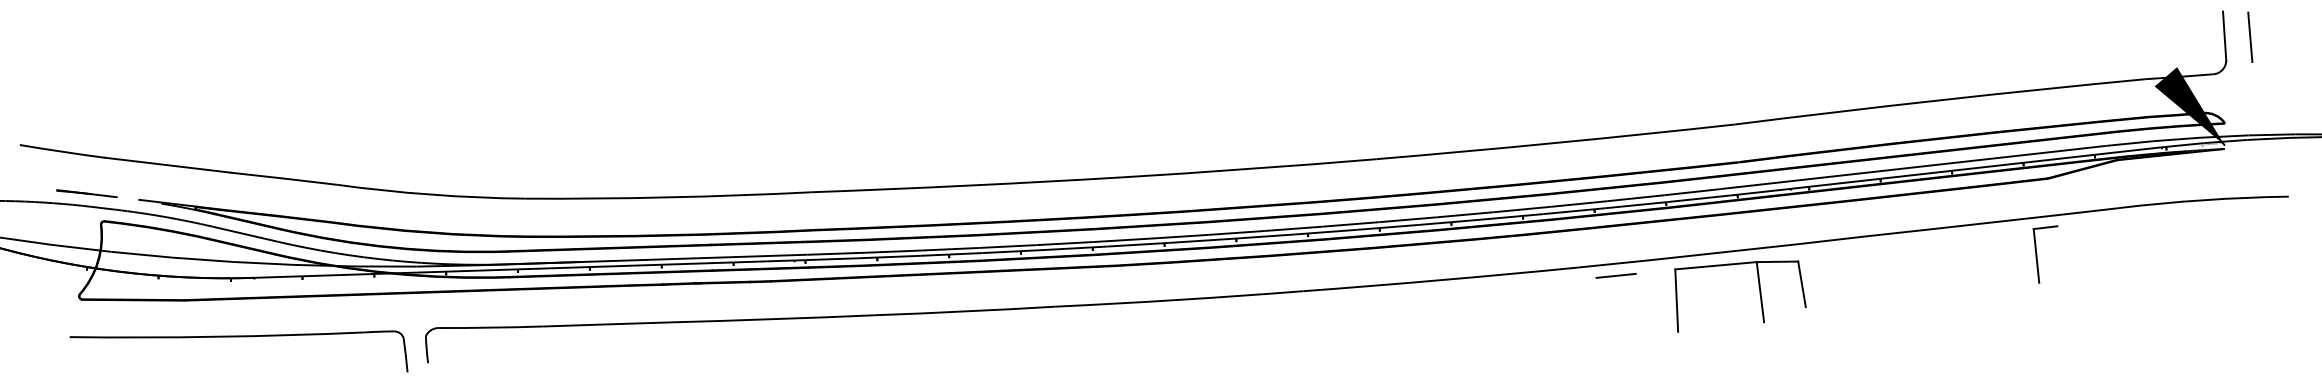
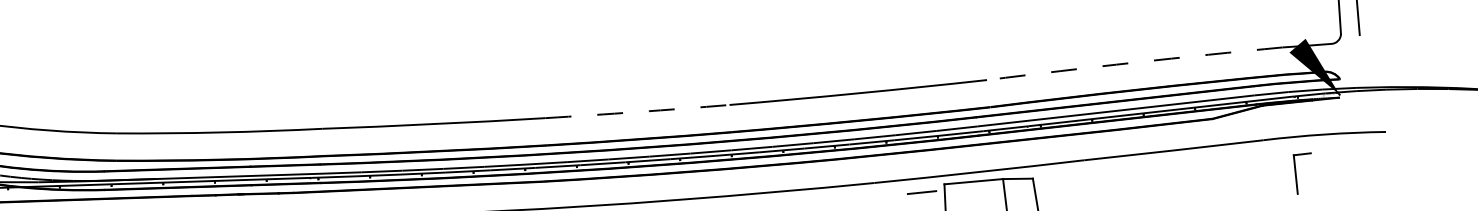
arc: (1939, 100) -> (1134, 62), solid -> dashed
arc: (1248, 168) -> (637, 111), solid -> dashed
part: (2037, 254) -> (1296, 173), moved
line: (1615, 275) -> (921, 192), moved

